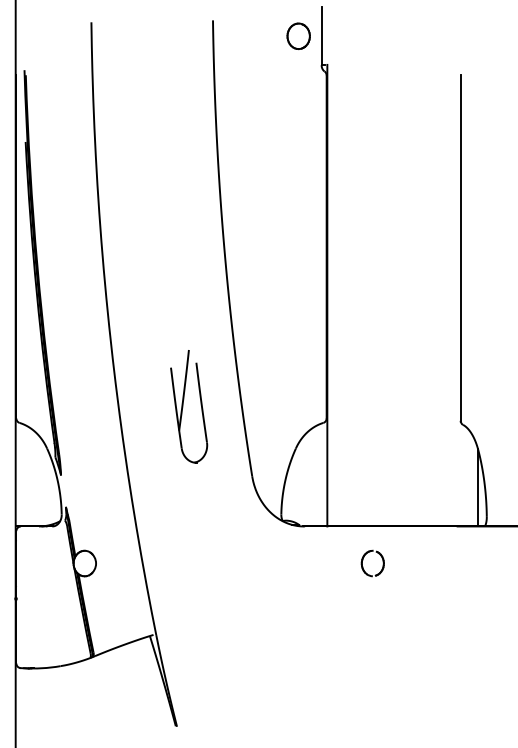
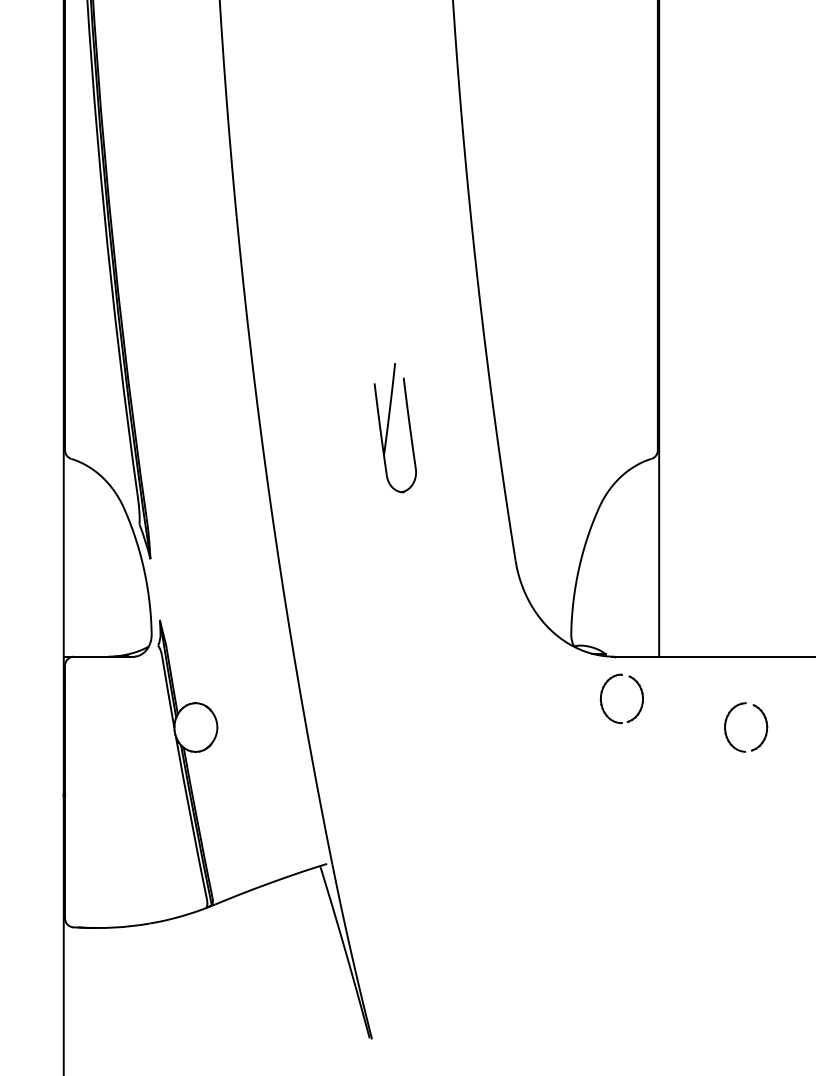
part: (189, 406) -> (395, 427), size x0.6
part: (298, 545) -> (604, 693), added

